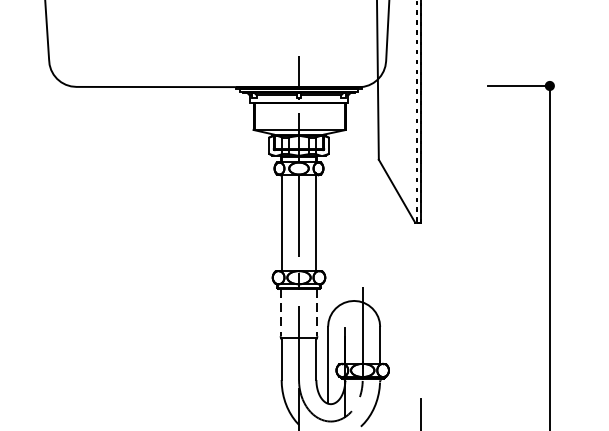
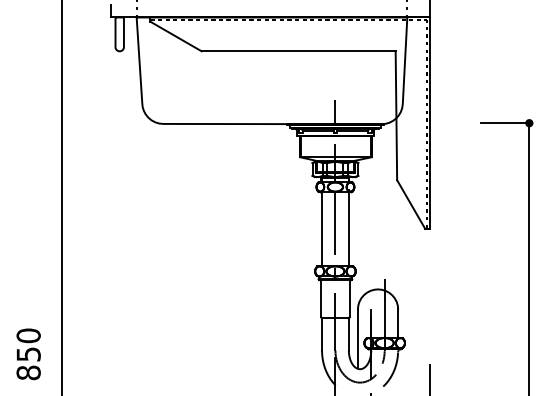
line: (280, 312) -> (321, 298), dashed -> solid
line: (317, 312) -> (349, 298), dashed -> solid

